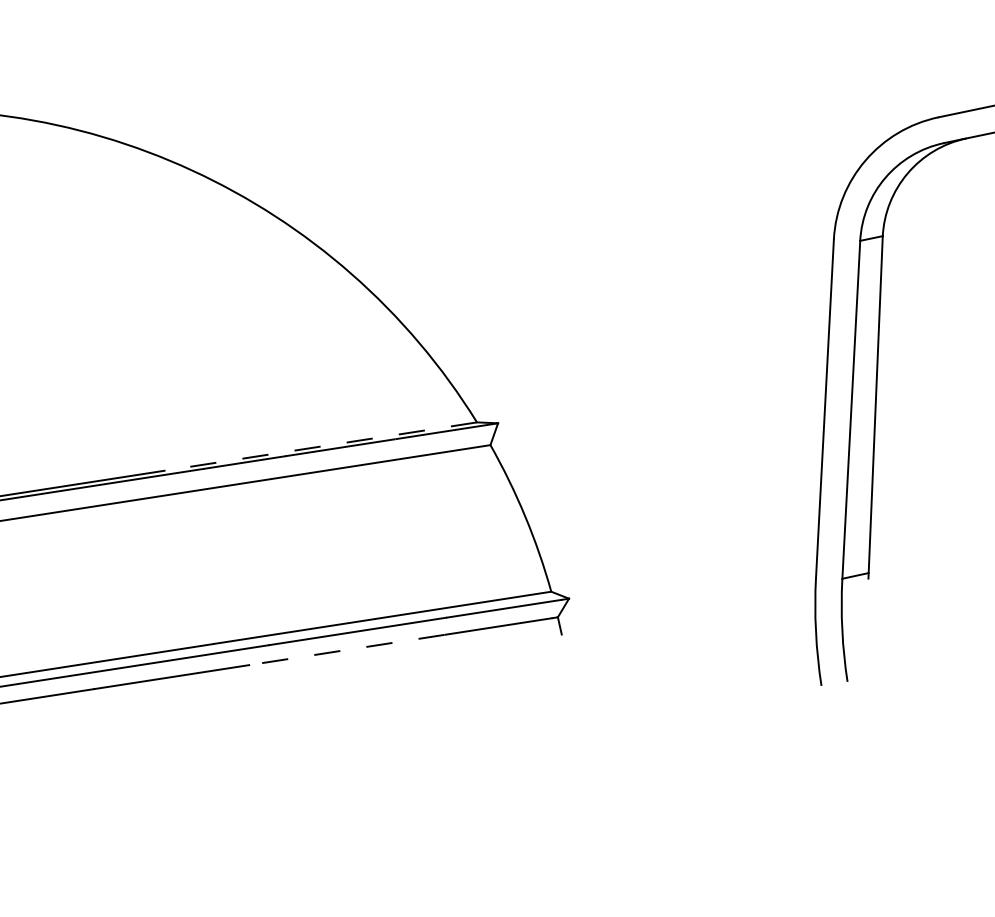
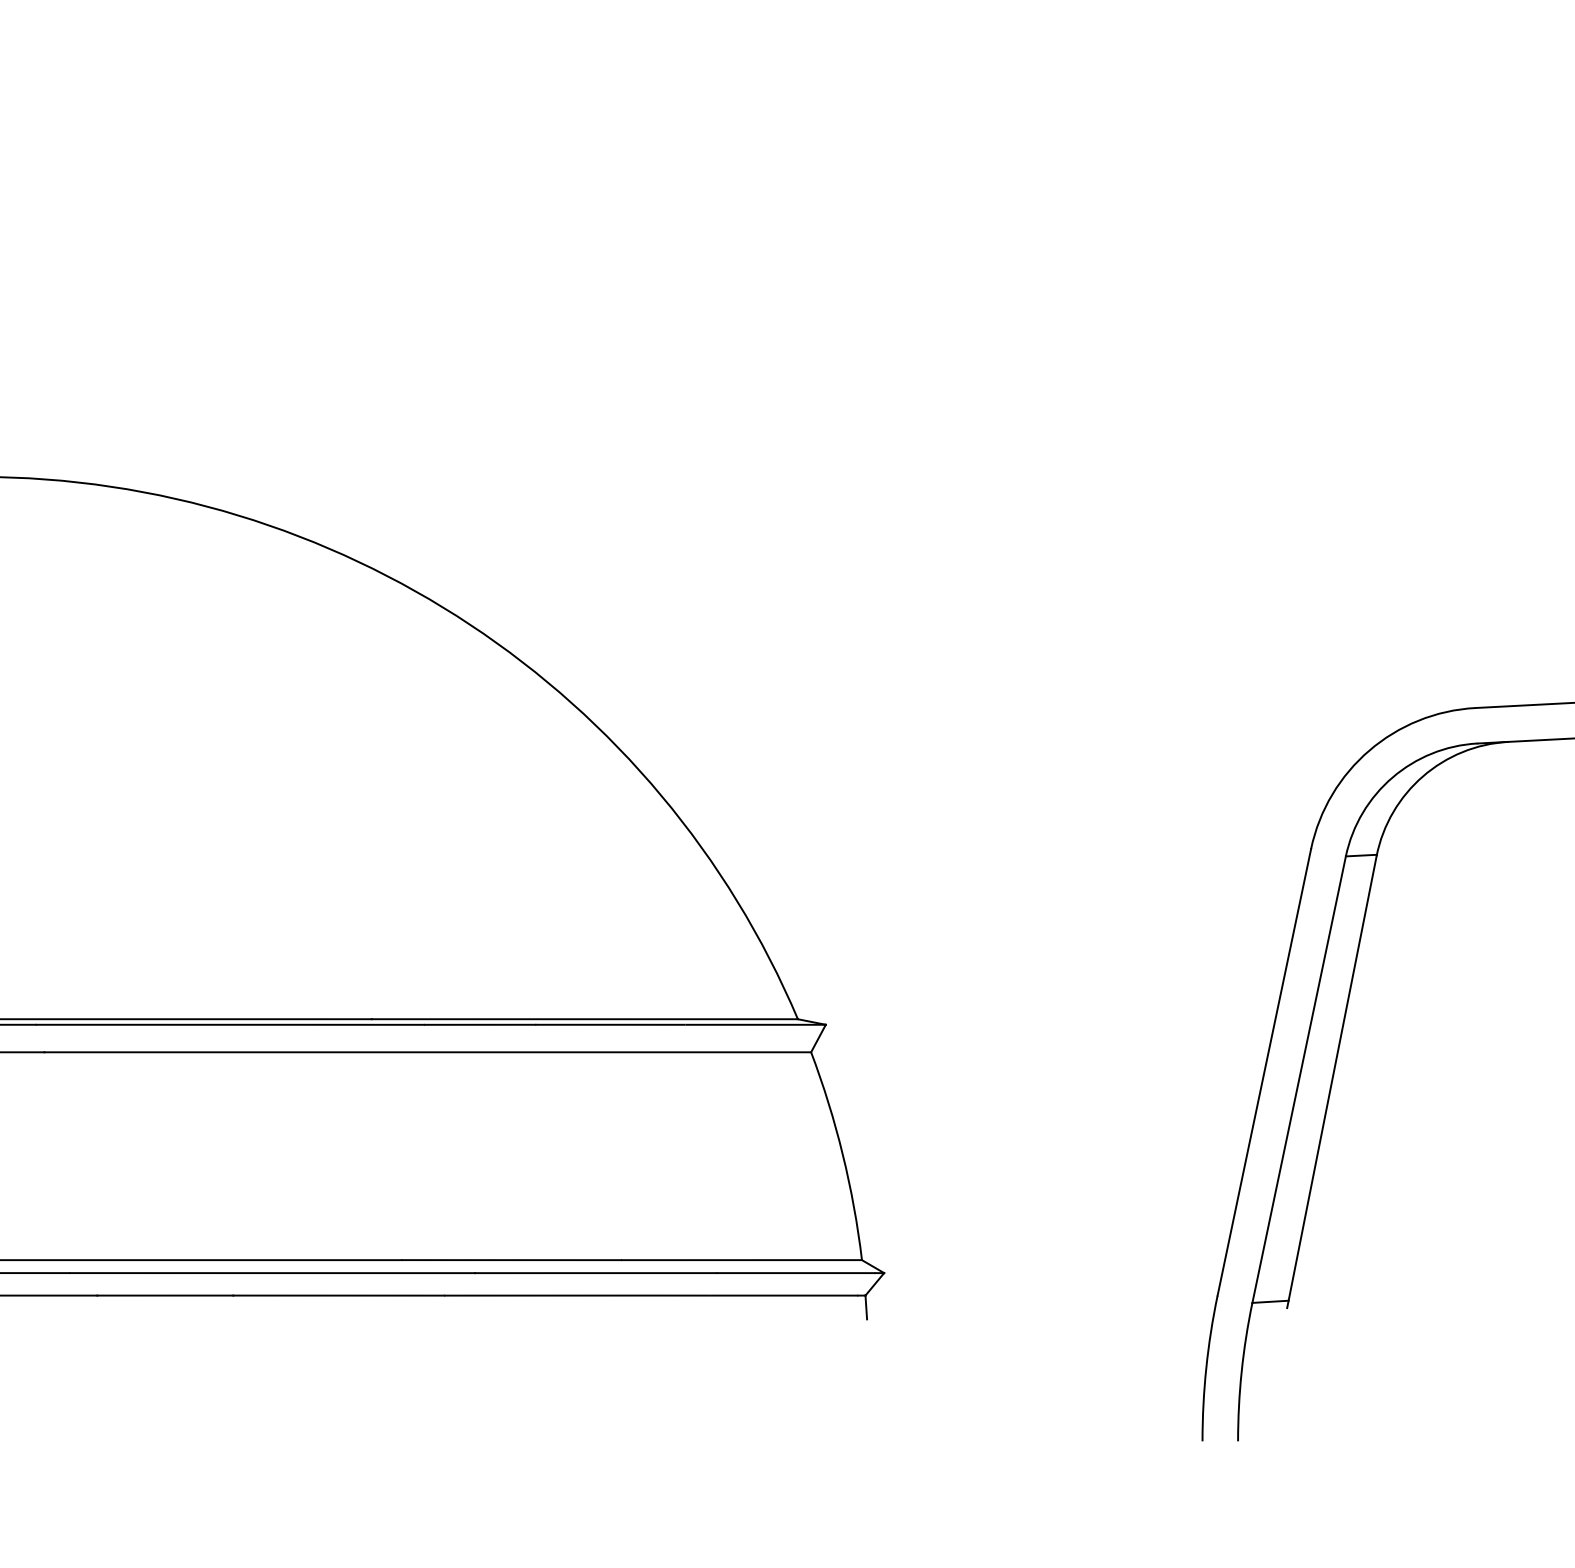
line: (320, 446) -> (584, 1019), dashed -> solid
line: (346, 649) -> (577, 1295), dashed -> solid

